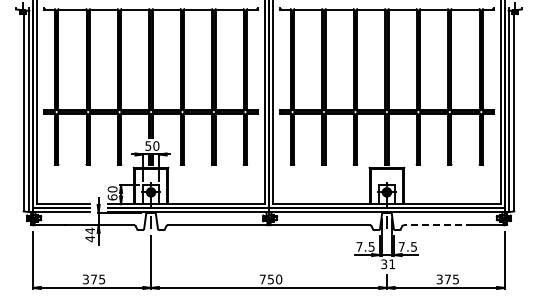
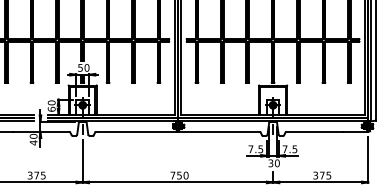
line: (438, 225) -> (314, 132), dashed -> solid
text: (90, 230) -> (33, 136), 44 -> 40
text: (392, 264) -> (277, 163), 31 -> 30

